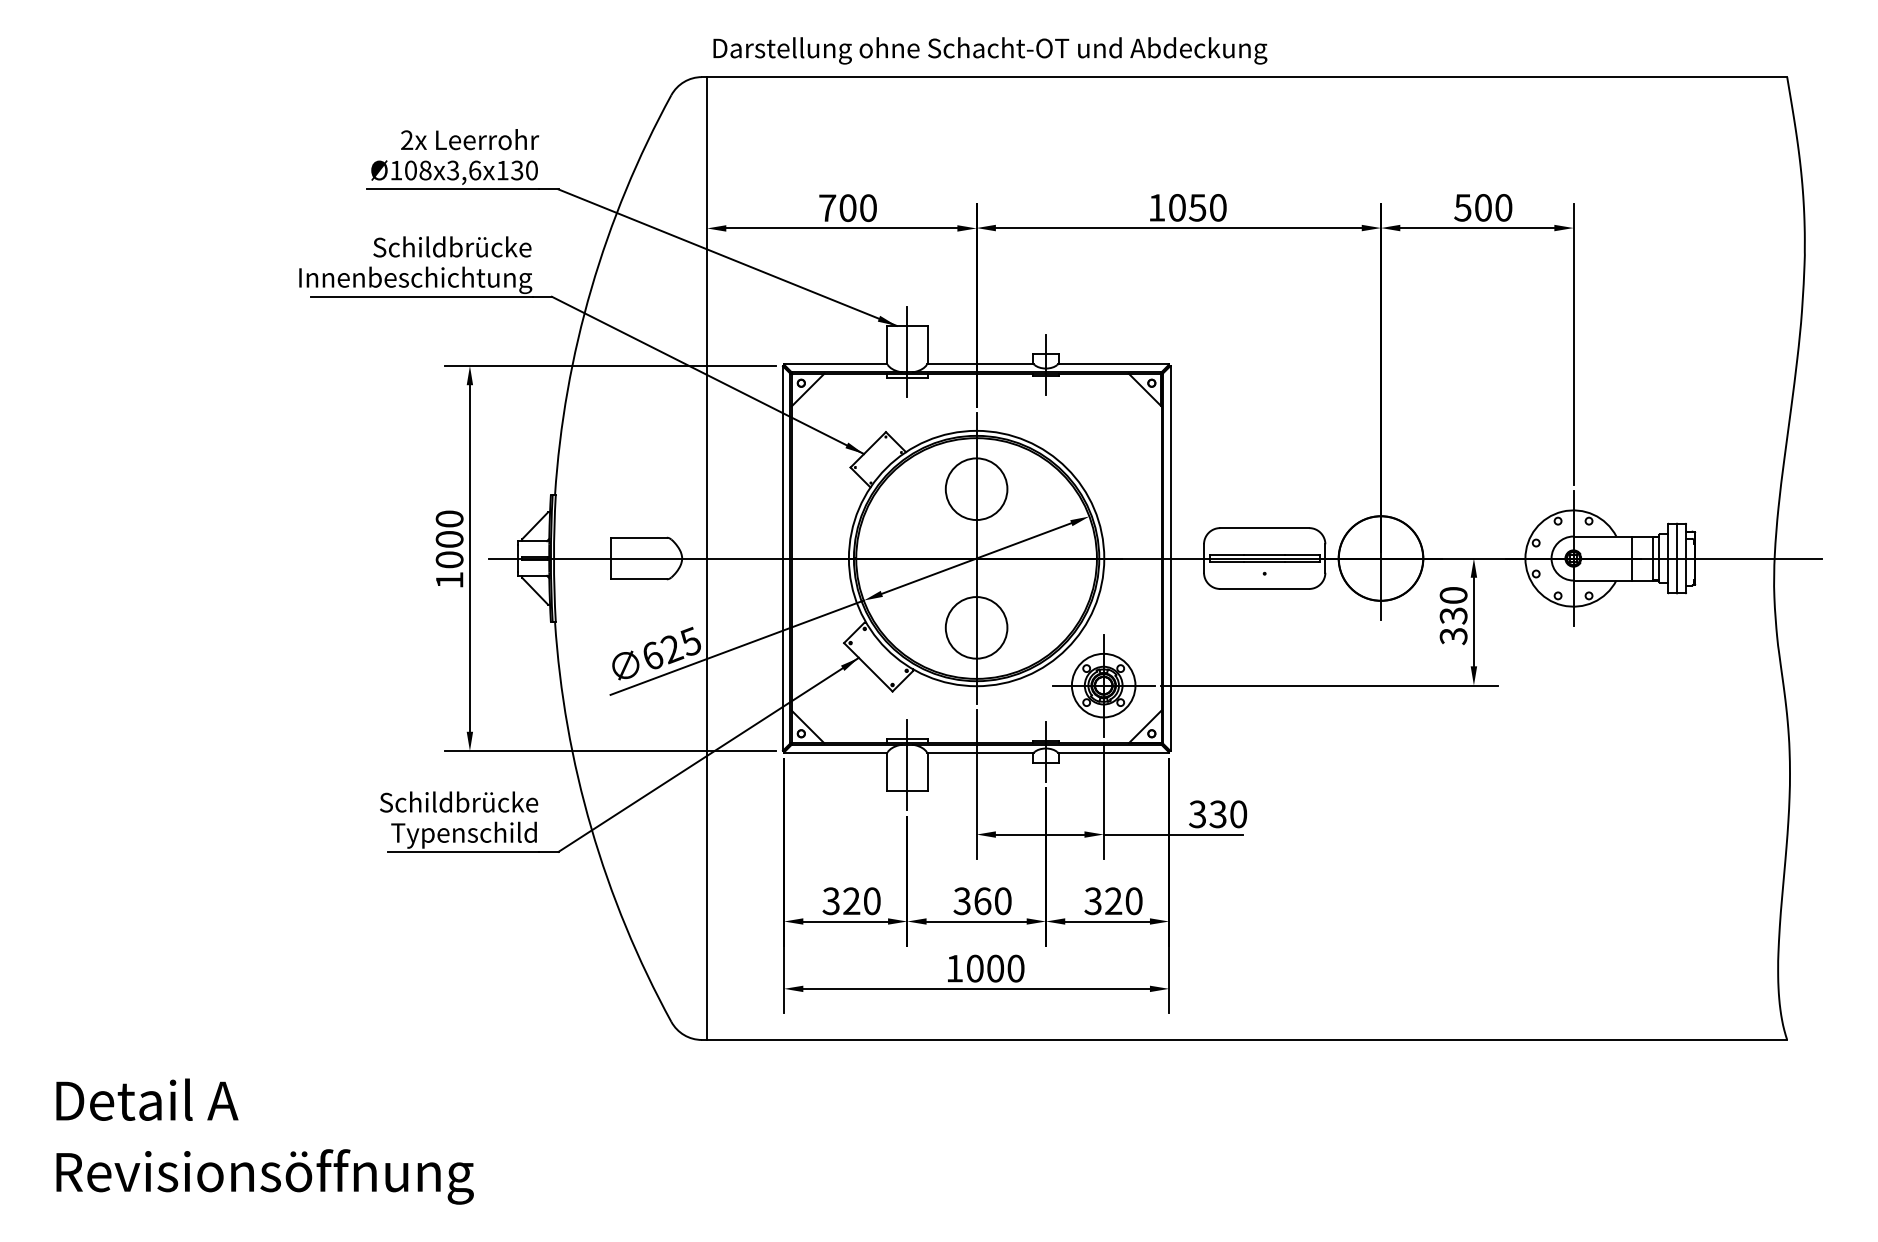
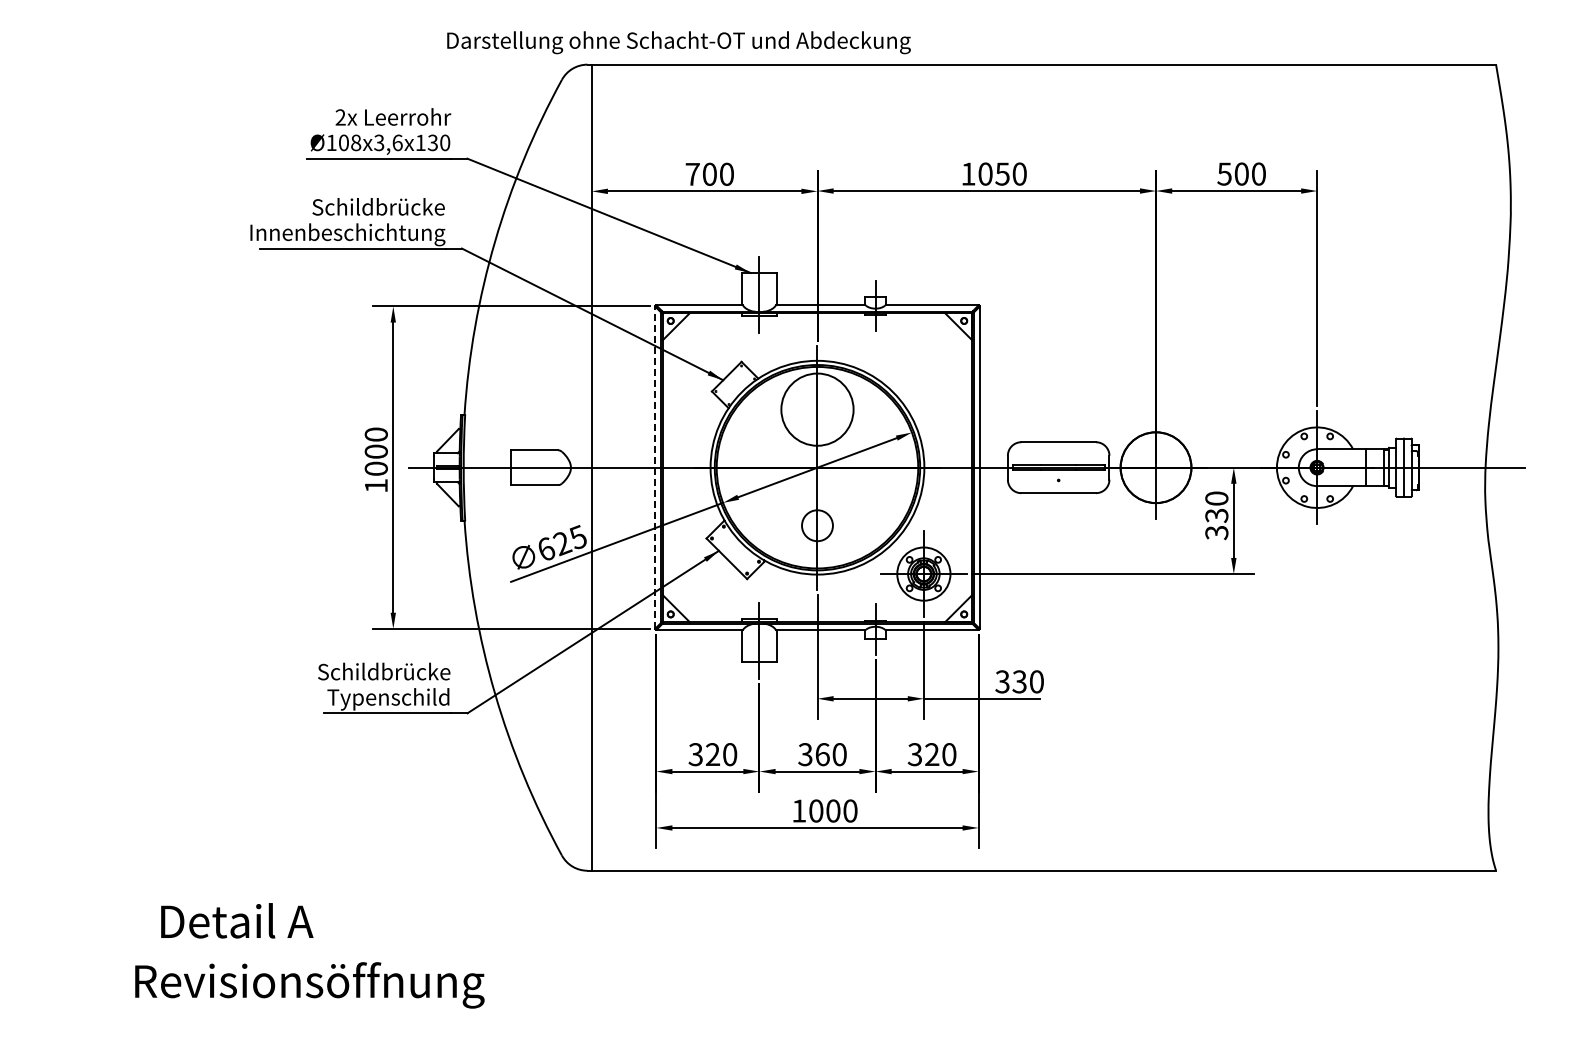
text: (989, 50) -> (678, 42), moved
circle: (976, 489) -> (817, 409), size x1.4
line: (781, 558) -> (654, 467), solid -> dashed
circle: (976, 627) -> (817, 525), size x0.6
text: (147, 1099) -> (237, 920), moved
text: (264, 1177) -> (309, 985), moved

